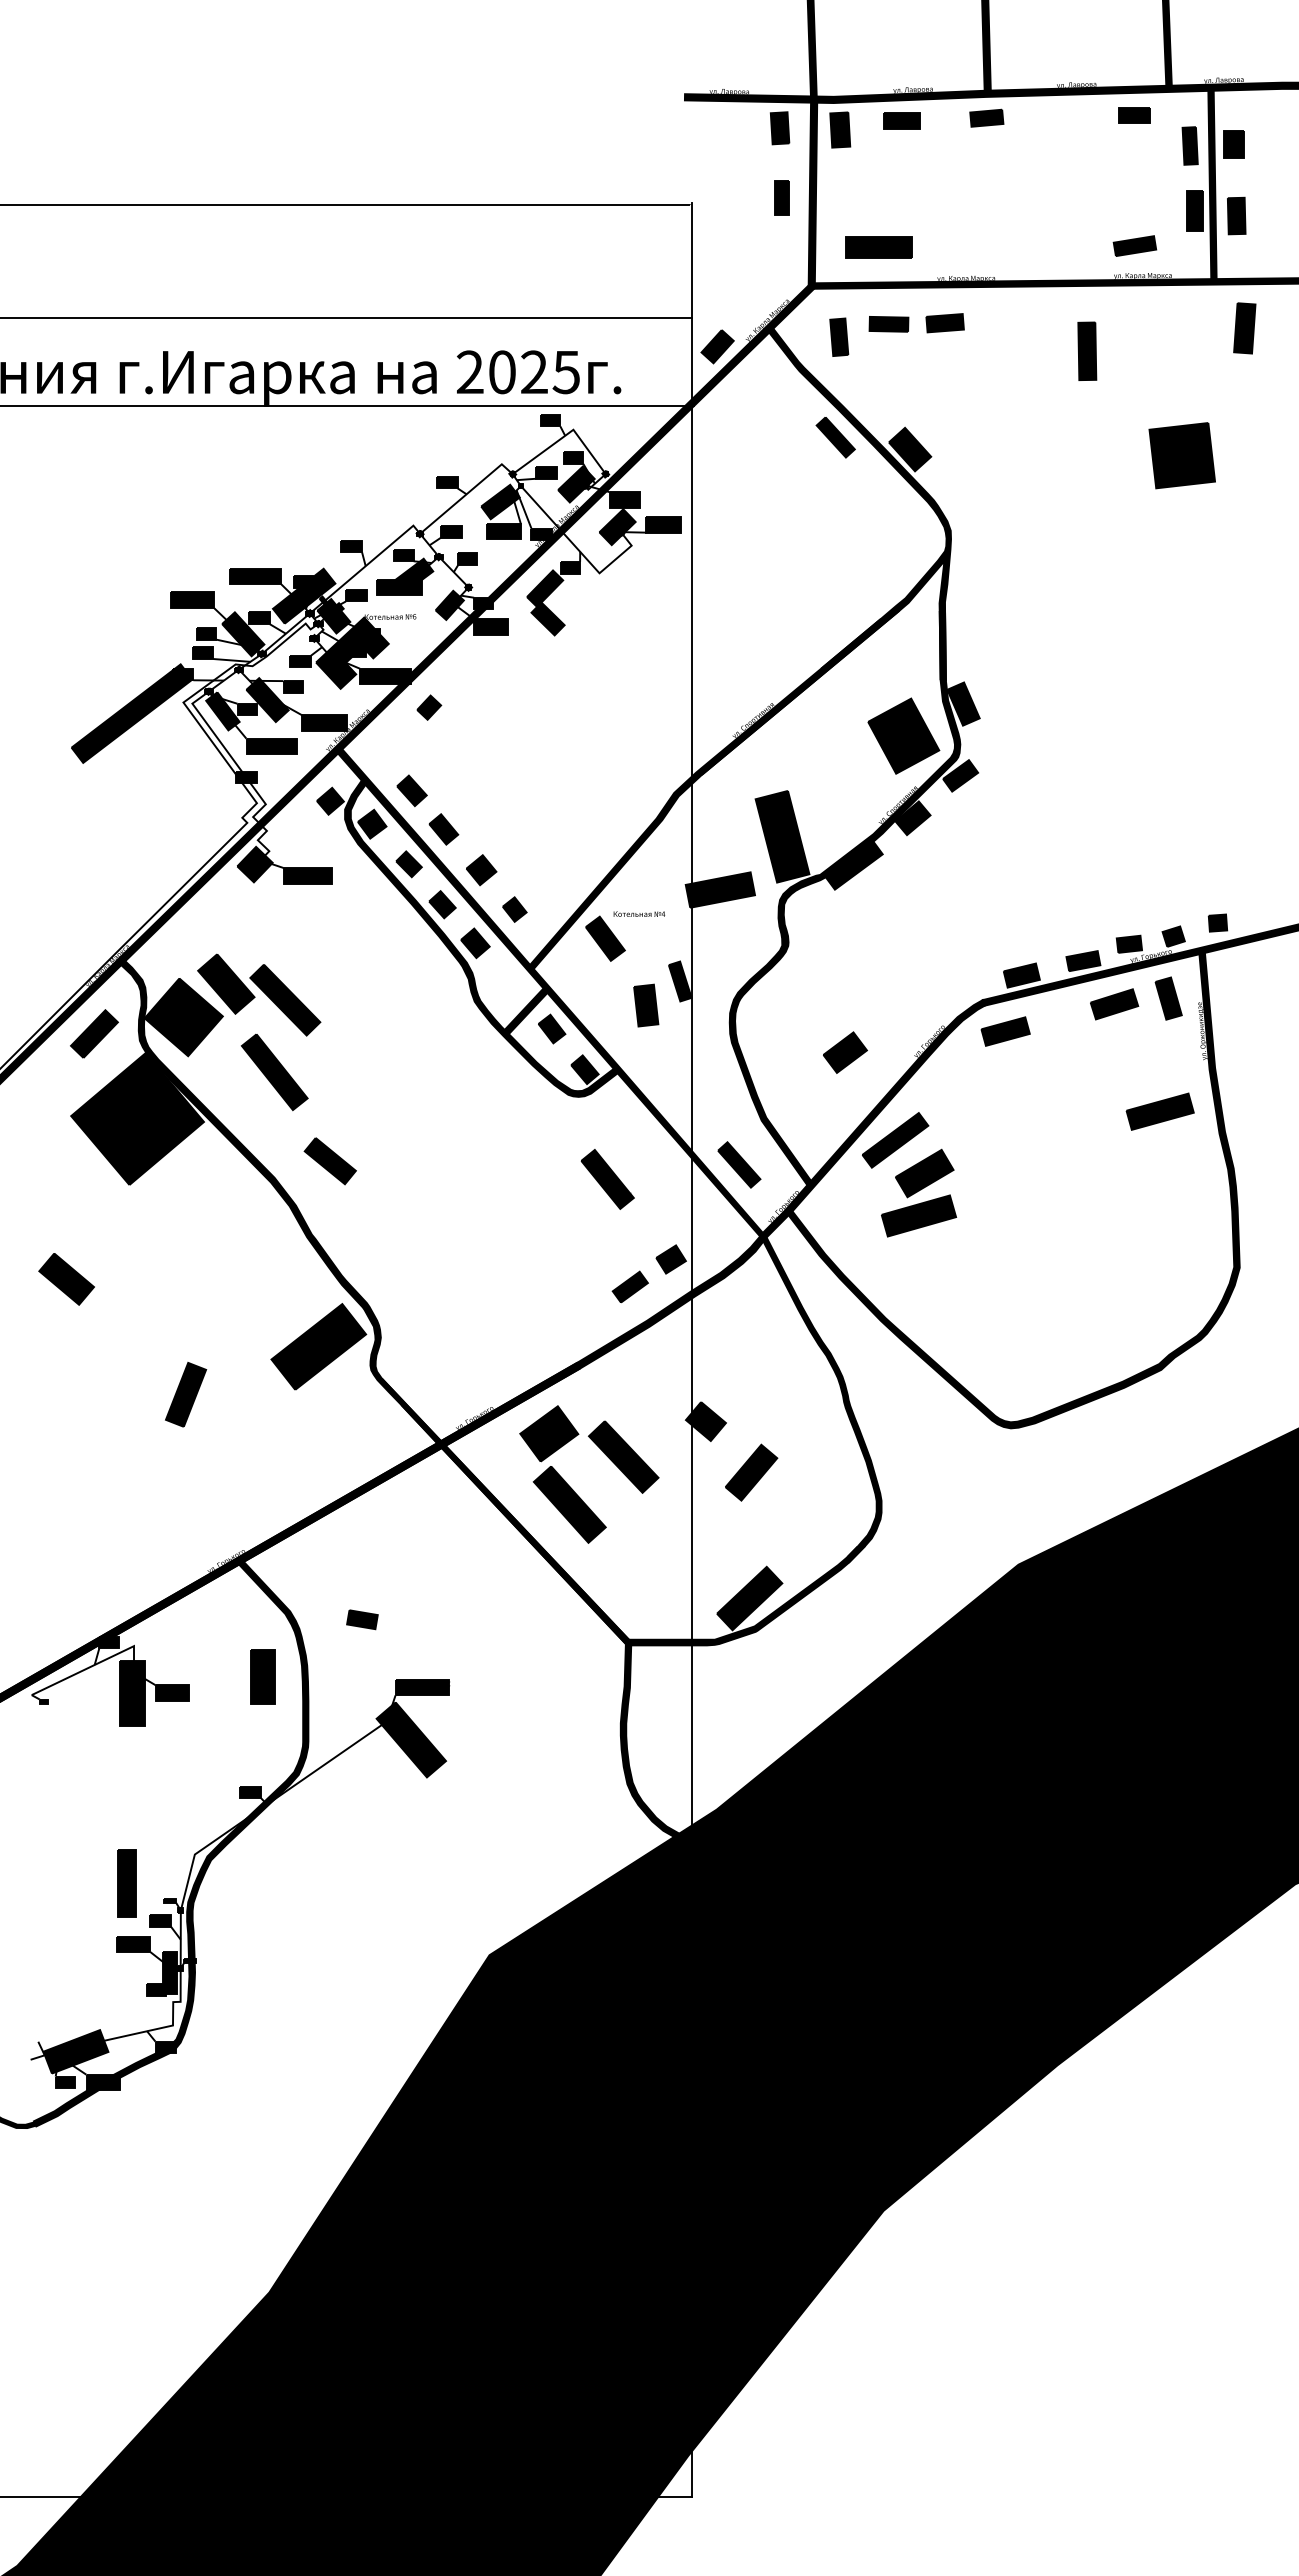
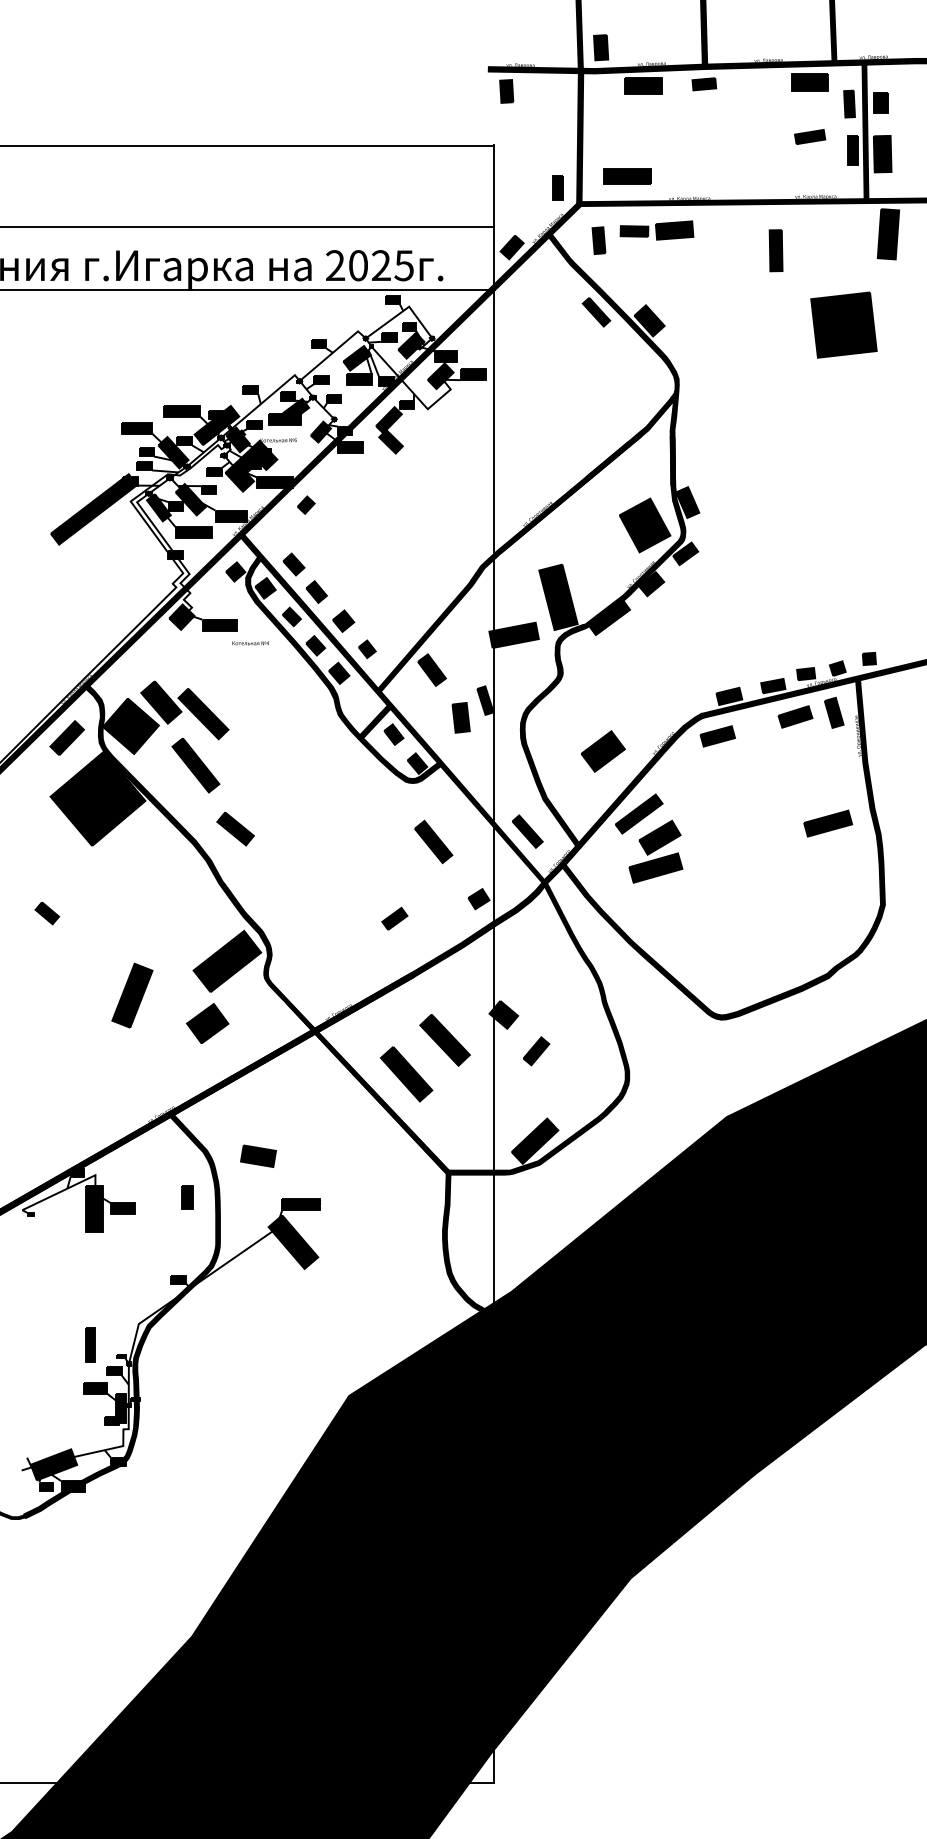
part: (1134, 115) -> (809, 82), size x1.6
part: (901, 120) -> (643, 85), size x1.4
part: (780, 128) -> (507, 91), moved
part: (840, 129) -> (601, 47), moved
part: (781, 197) -> (557, 187), moved
part: (1236, 215) -> (882, 153), size x1.4
part: (1134, 245) -> (809, 136), moved
part: (944, 323) -> (674, 230), size x1.4
part: (1244, 328) -> (888, 234), size x1.4
part: (1181, 455) -> (843, 325), size x1.4
text: (639, 913) -> (250, 642), moved
part: (845, 1052) -> (603, 751), size x1.4
part: (1159, 1111) -> (827, 823), moved
part: (66, 1279) -> (47, 913), size x0.6
part: (629, 1286) -> (394, 918), moved
part: (186, 1394) -> (132, 995), size x1.4
part: (549, 1433) -> (207, 1023), moved
part: (751, 1472) -> (536, 1051), size x0.7
part: (362, 1619) -> (258, 1156), size x1.6
part: (262, 1676) -> (187, 1196), size x0.6
part: (126, 1883) -> (90, 1344), size x0.7

